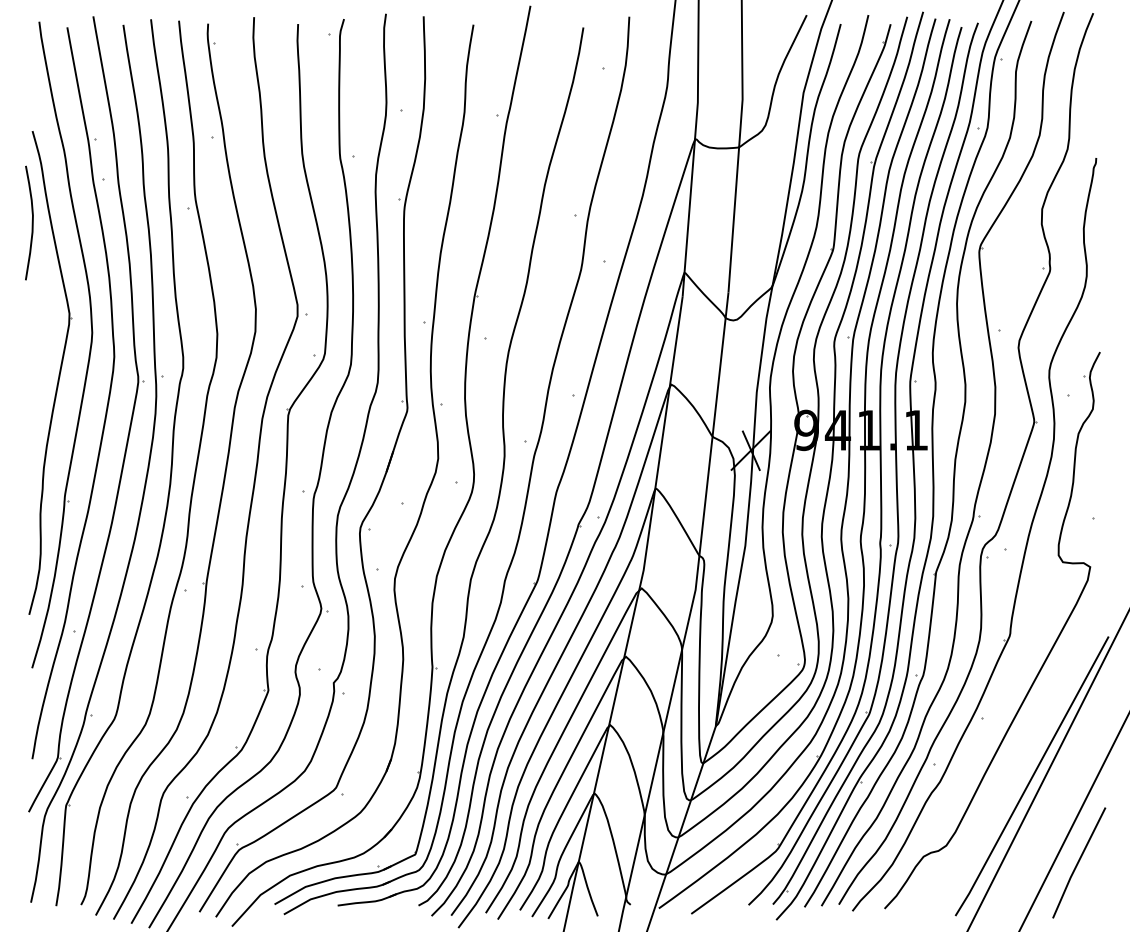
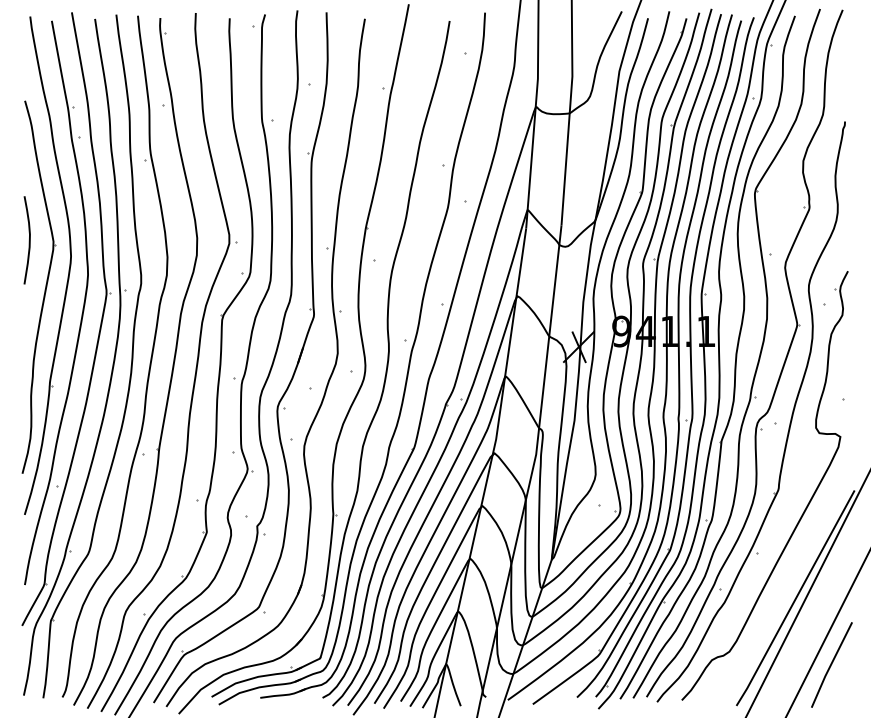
curve: (31, 222) -> (28, 239), moved

